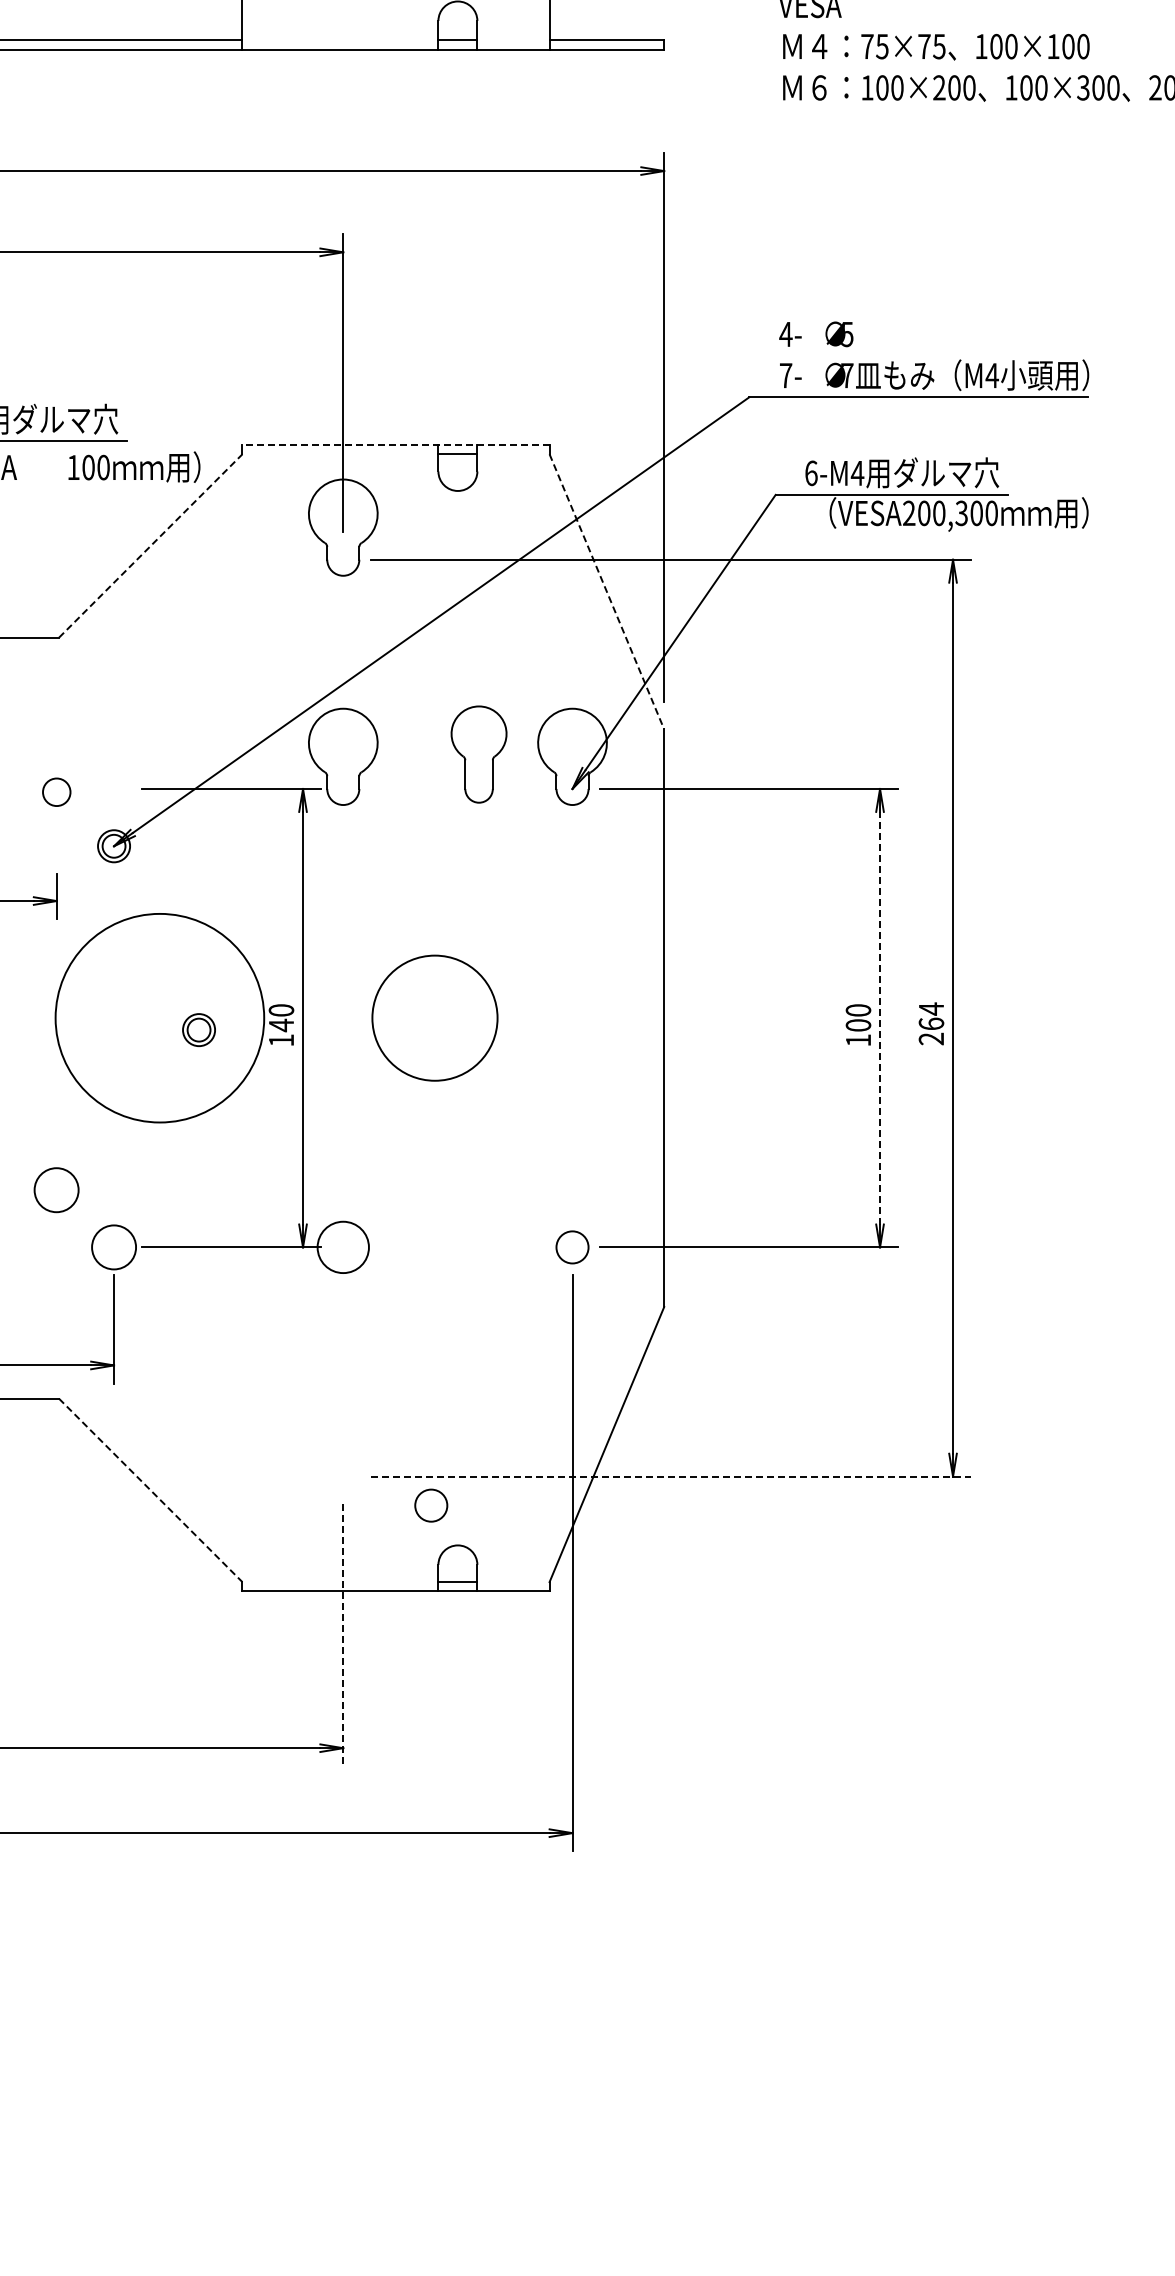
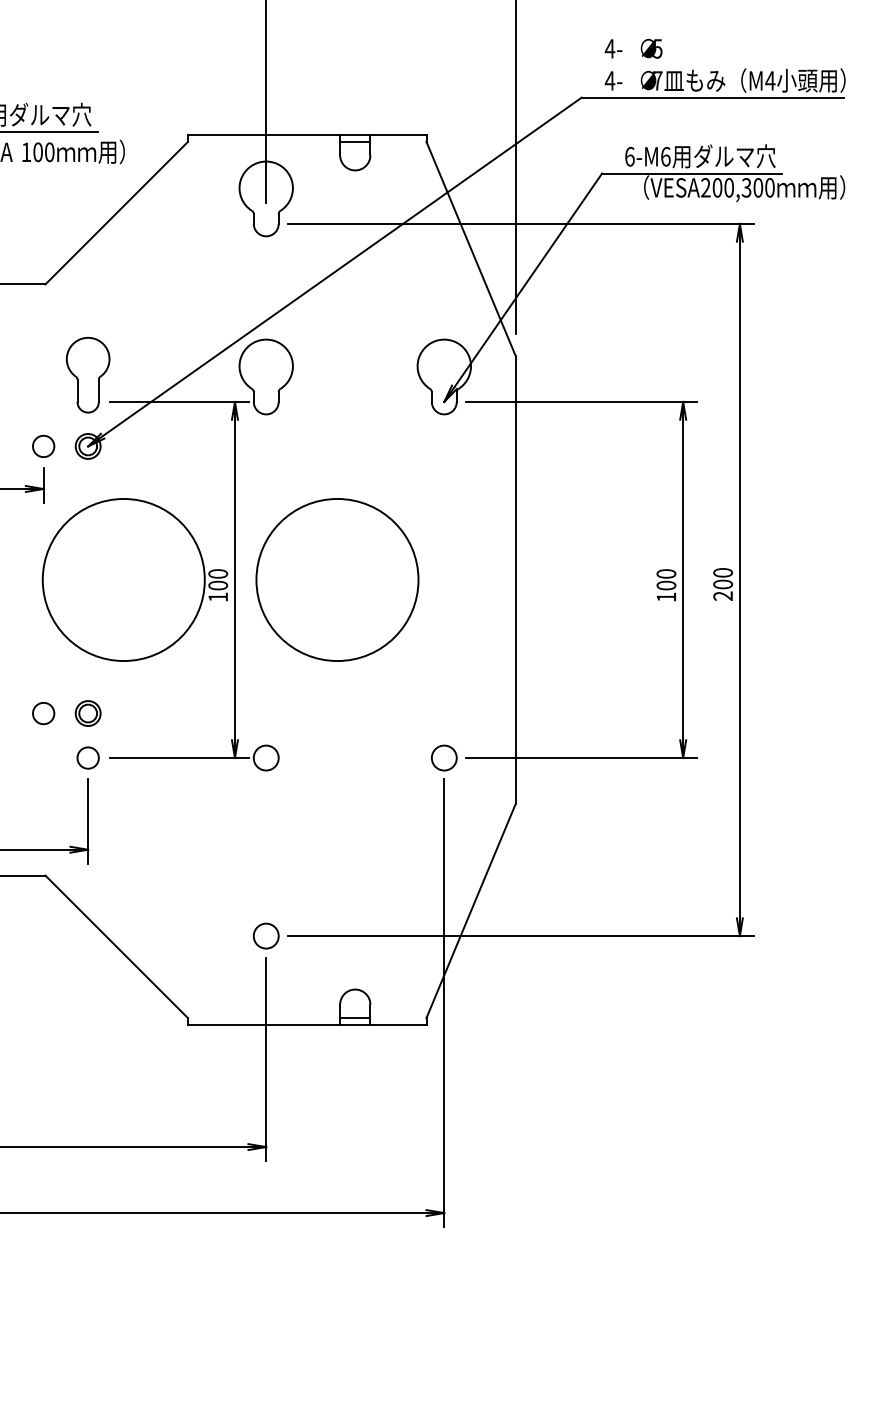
text: (785, 375) -> (609, 80), 7- -> 4-
line: (396, 445) -> (307, 135), dashed -> solid
text: (134, 466) -> (73, 151), moved
text: (857, 473) -> (665, 156), 6-M4 -> 6-M6
line: (150, 546) -> (116, 213), dashed -> solid
line: (606, 591) -> (470, 248), dashed -> solid
part: (478, 754) -> (87, 375), moved
circle: (56, 791) -> (43, 445), moved
text: (931, 1016) -> (723, 578), 264 -> 200
circle: (434, 1017) -> (337, 579), size x1.67
line: (880, 1017) -> (683, 579), dashed -> solid
text: (281, 1025) -> (218, 585), 140 -> 100
part: (198, 1029) -> (87, 713), moved
circle: (56, 1189) -> (43, 713), size x0.62
circle: (113, 1247) -> (87, 758), size x0.62
circle: (343, 1247) -> (266, 758), size x0.62
line: (671, 1476) -> (521, 936), dashed -> solid
line: (150, 1490) -> (116, 946), dashed -> solid
circle: (431, 1505) -> (266, 936), moved
line: (343, 1635) -> (266, 1059), dashed -> solid

